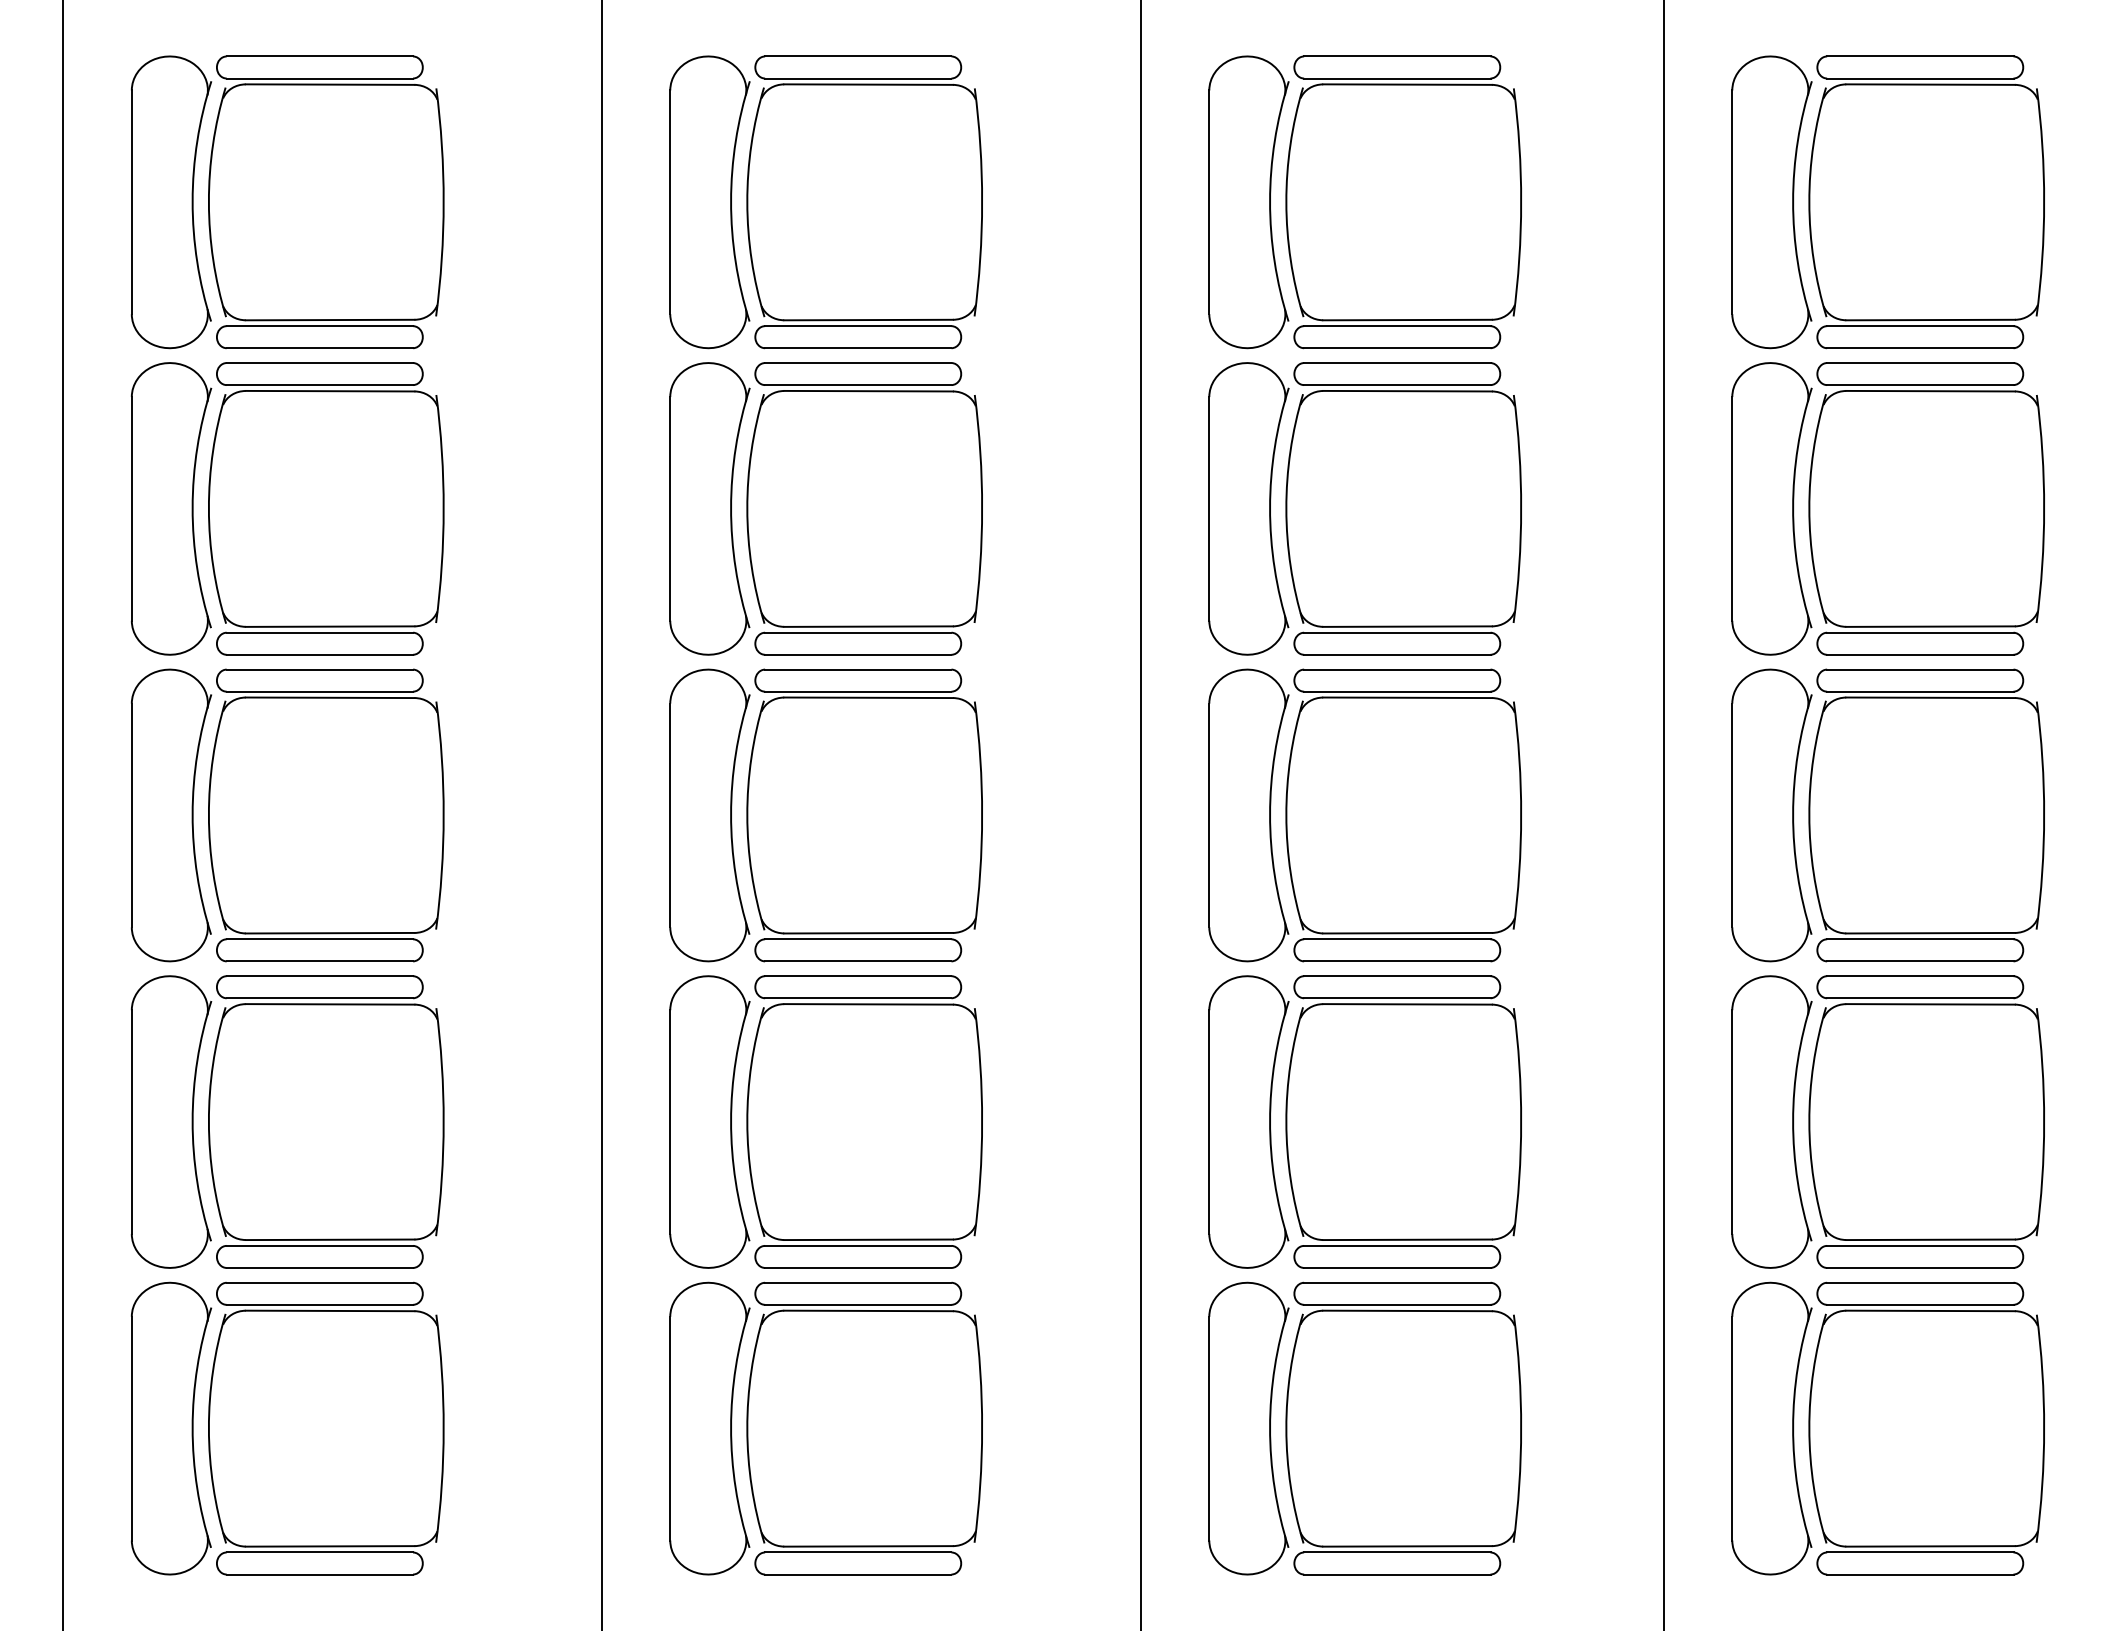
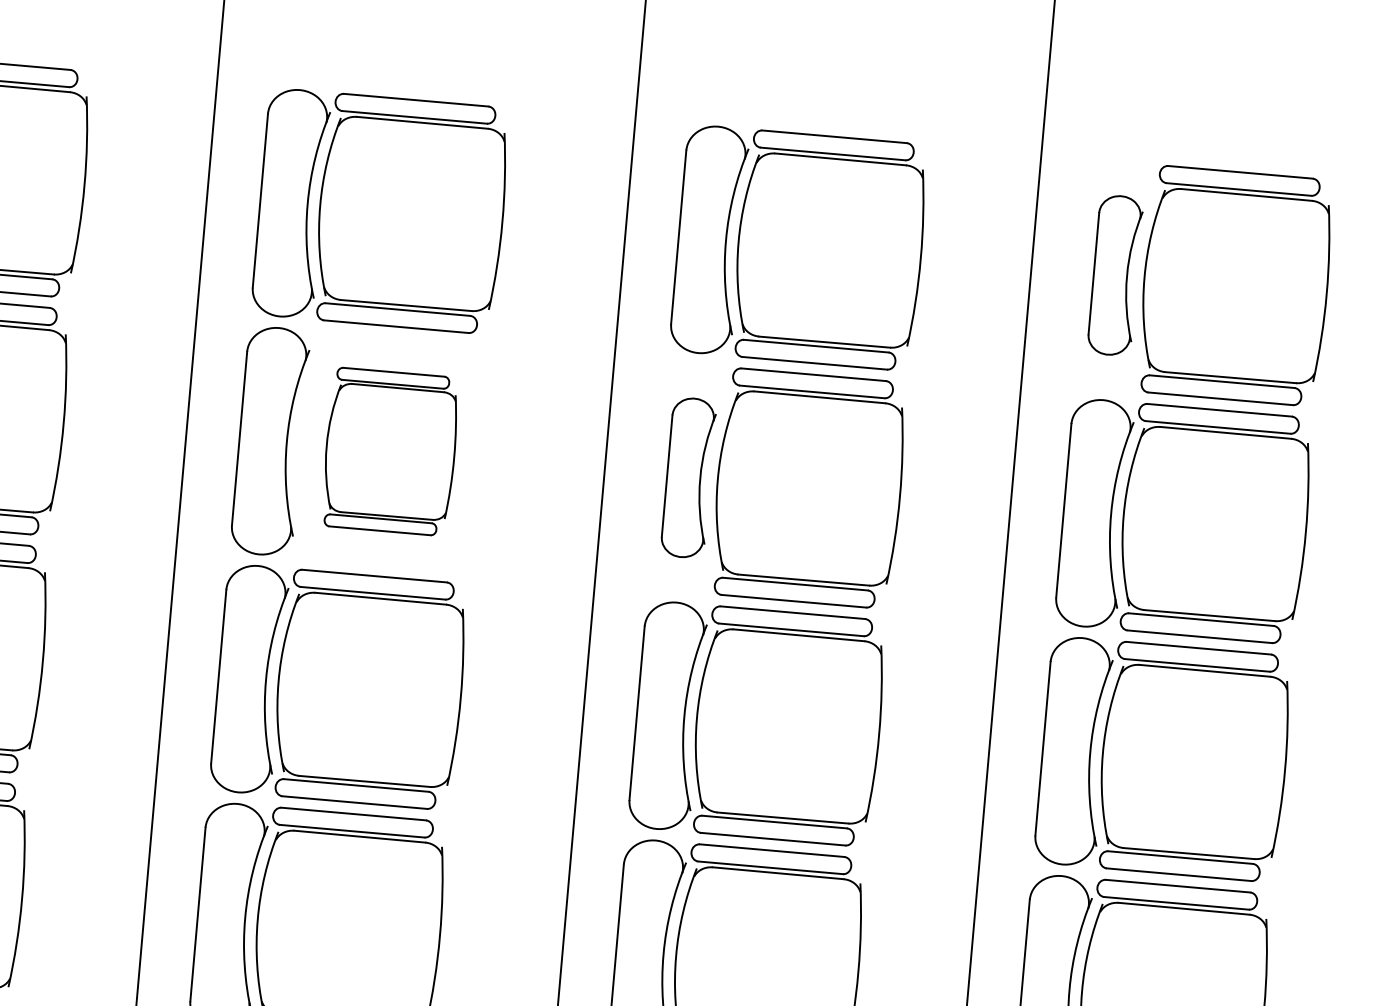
part: (1771, 202) -> (1115, 275), size x0.7
part: (864, 508) -> (390, 451), size x0.7
part: (1248, 508) -> (688, 477), size x0.7

